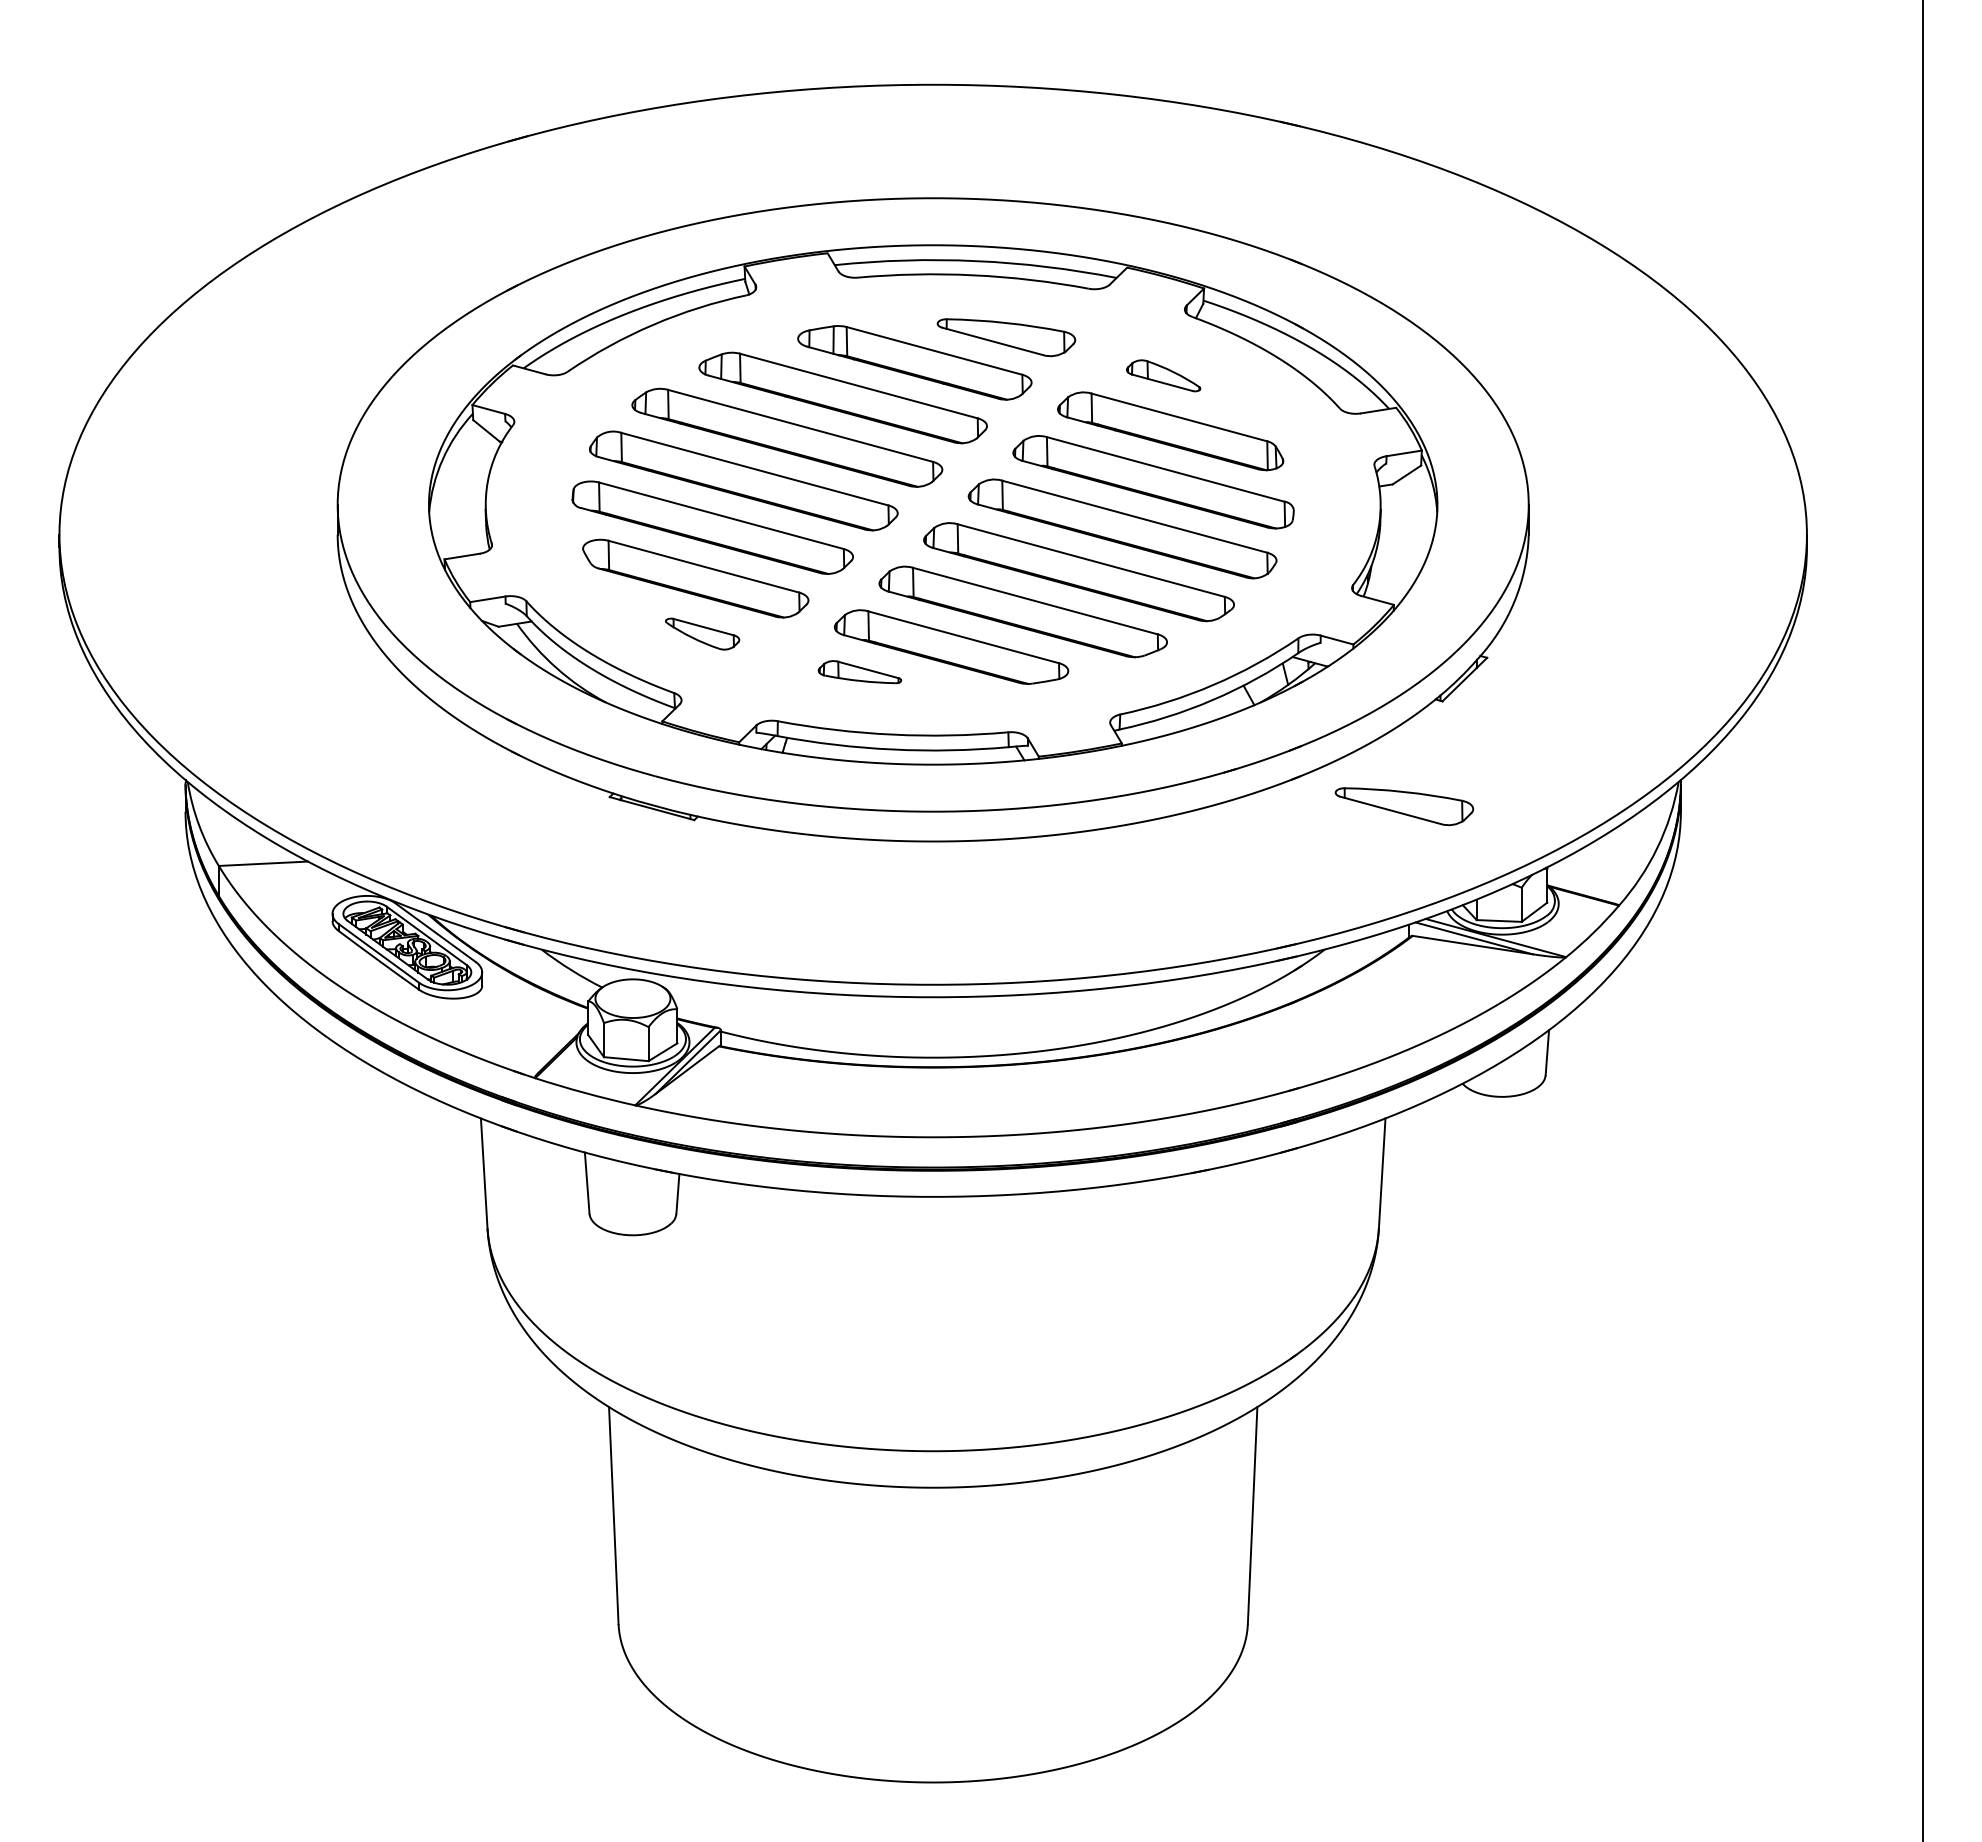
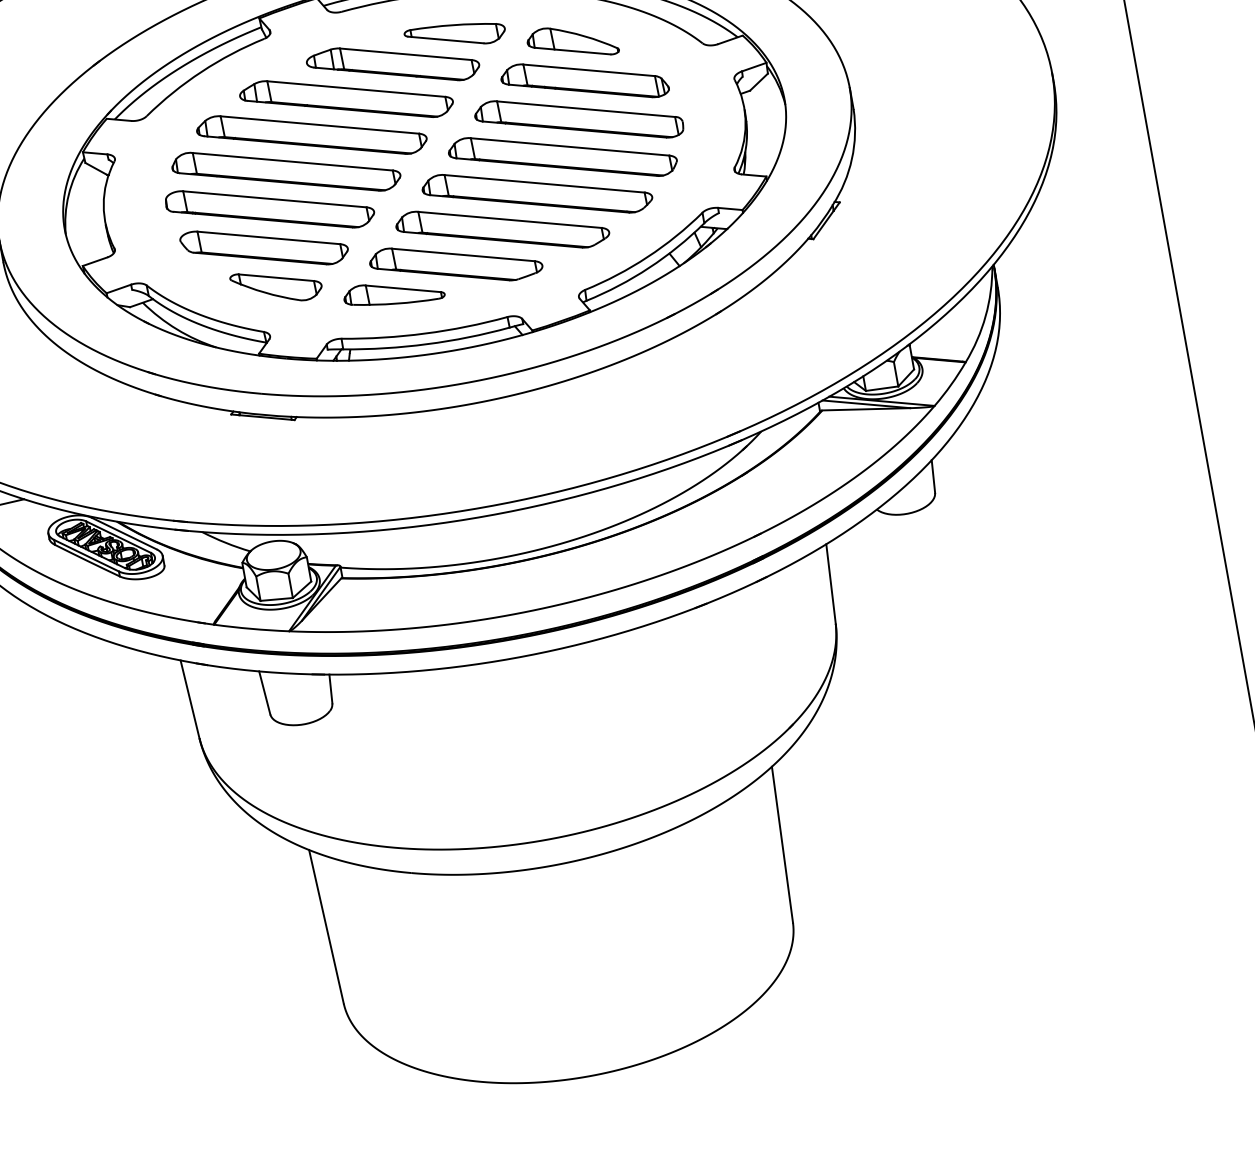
part: (1163, 375) -> (572, 42), size x1.67
part: (702, 633) -> (276, 285), size x1.67
part: (859, 671) -> (393, 292), size x1.67
part: (1404, 806) -> (799, 319), removed

